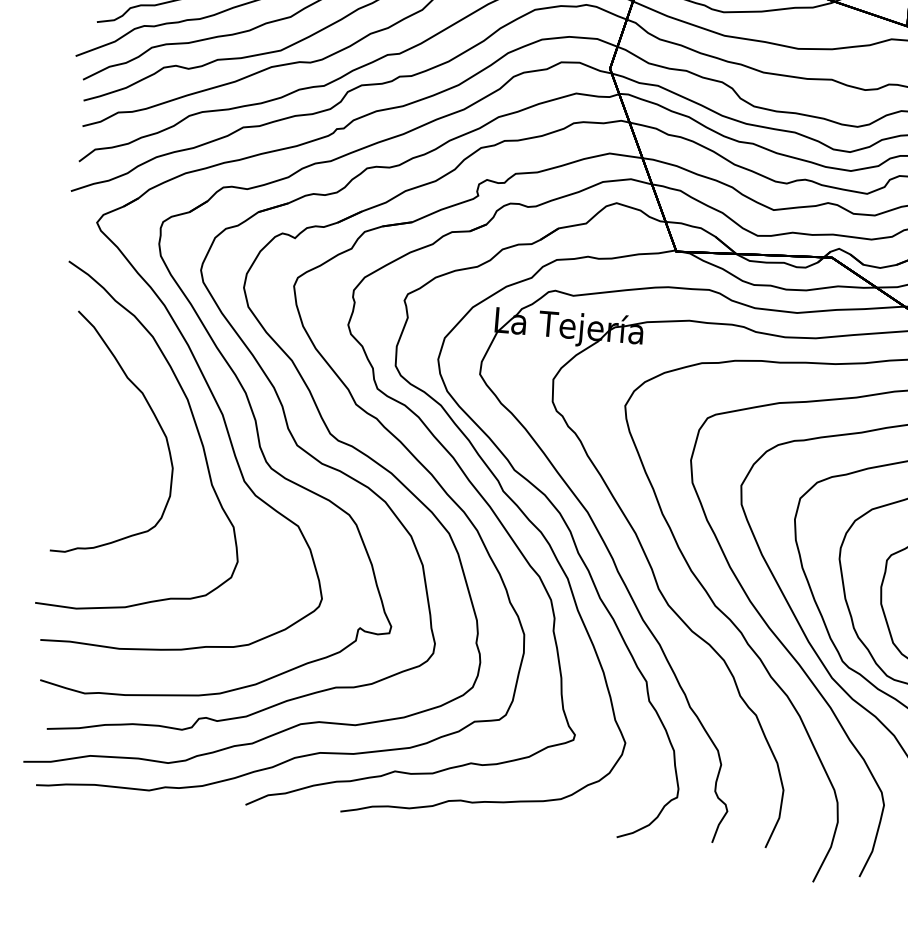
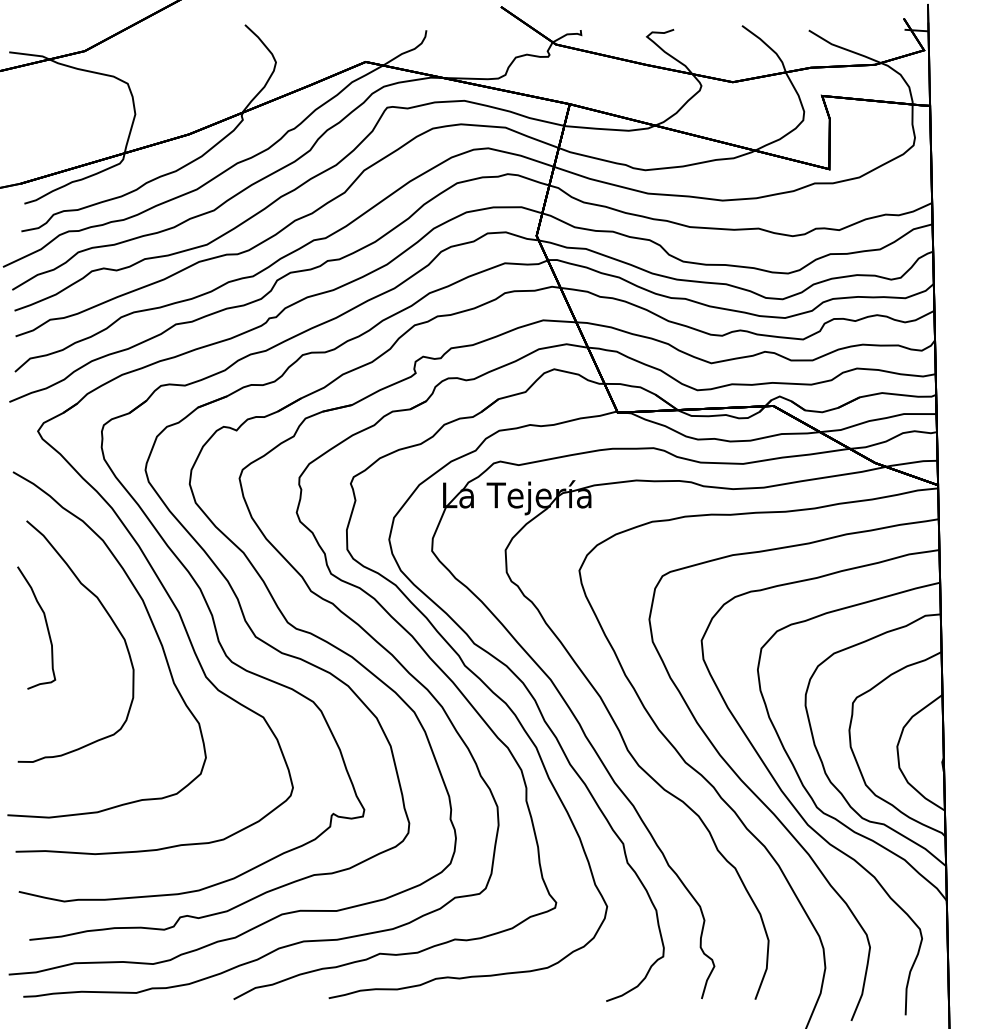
part: (88, 414) -> (45, 623), added

